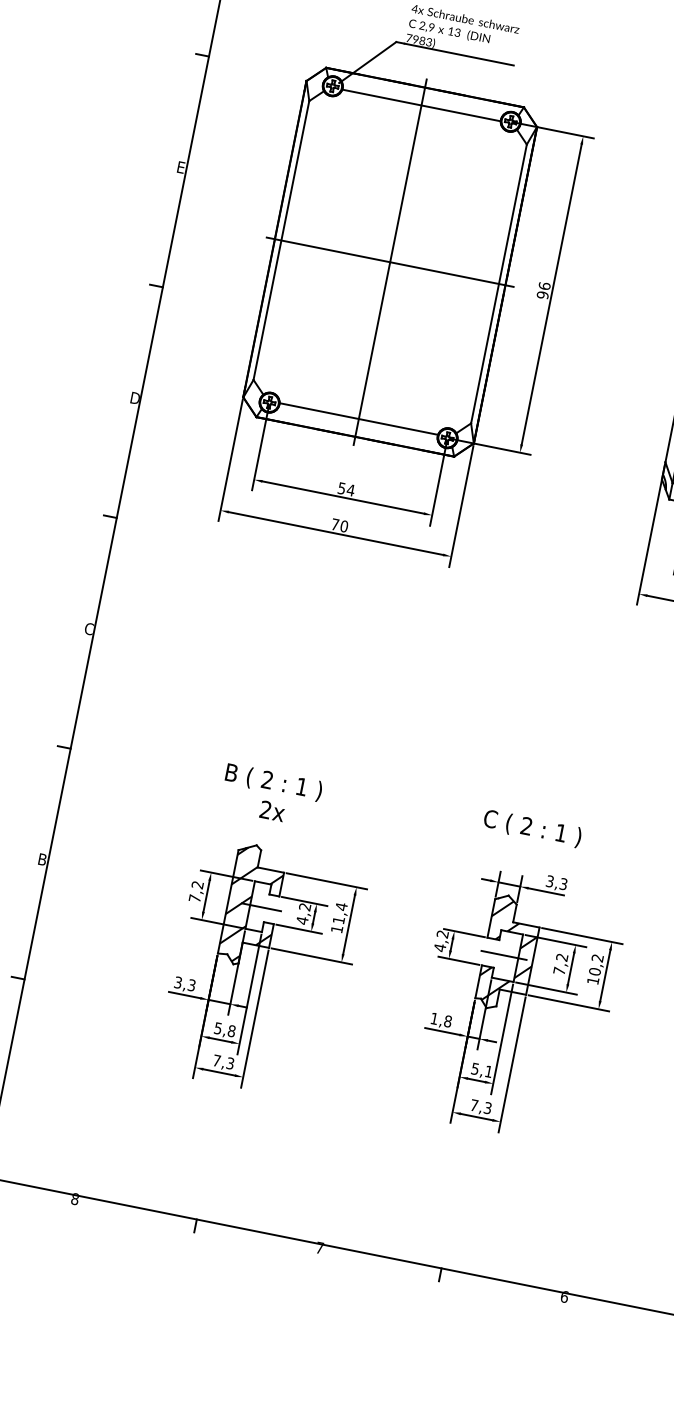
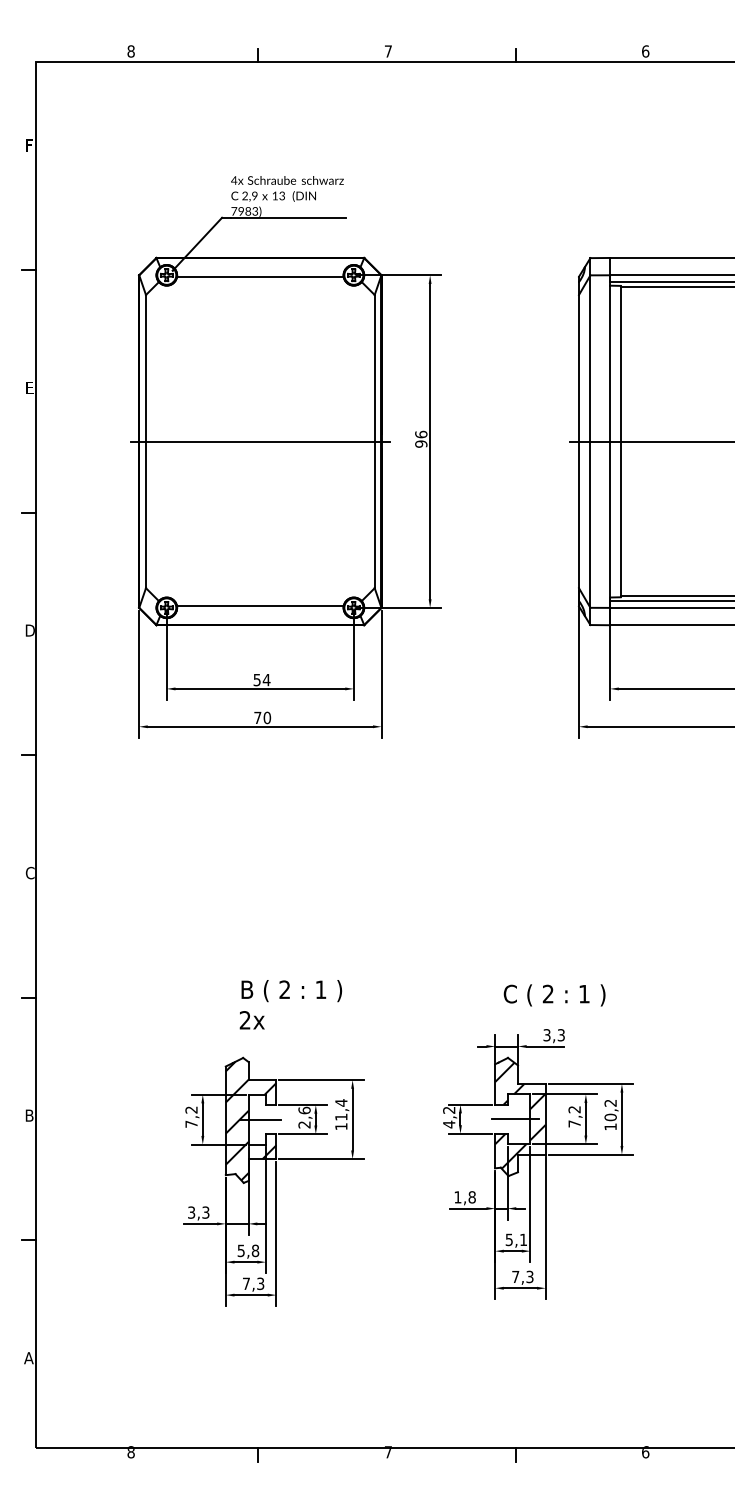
line: (390, 262) -> (260, 441), removed
text: (273, 782) -> (291, 991), moved
text: (532, 828) -> (554, 995), moved
text: (303, 913) -> (304, 1117), 4,2 -> 2,6

